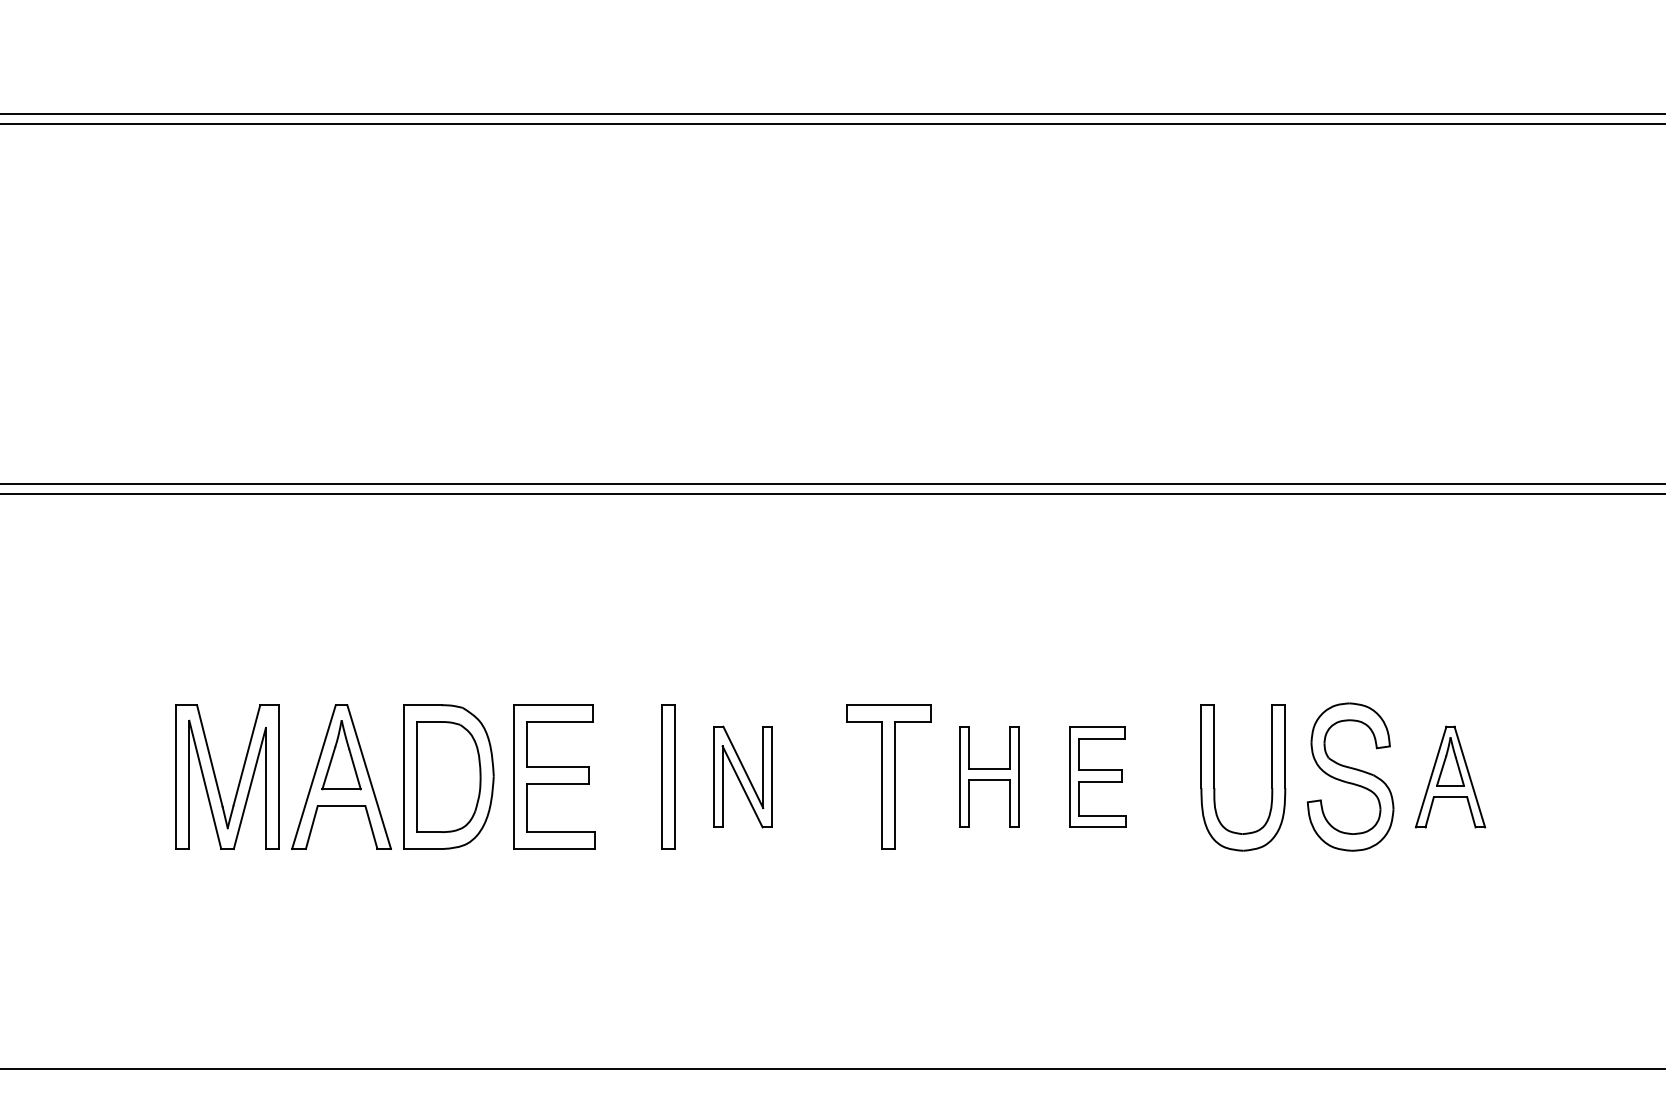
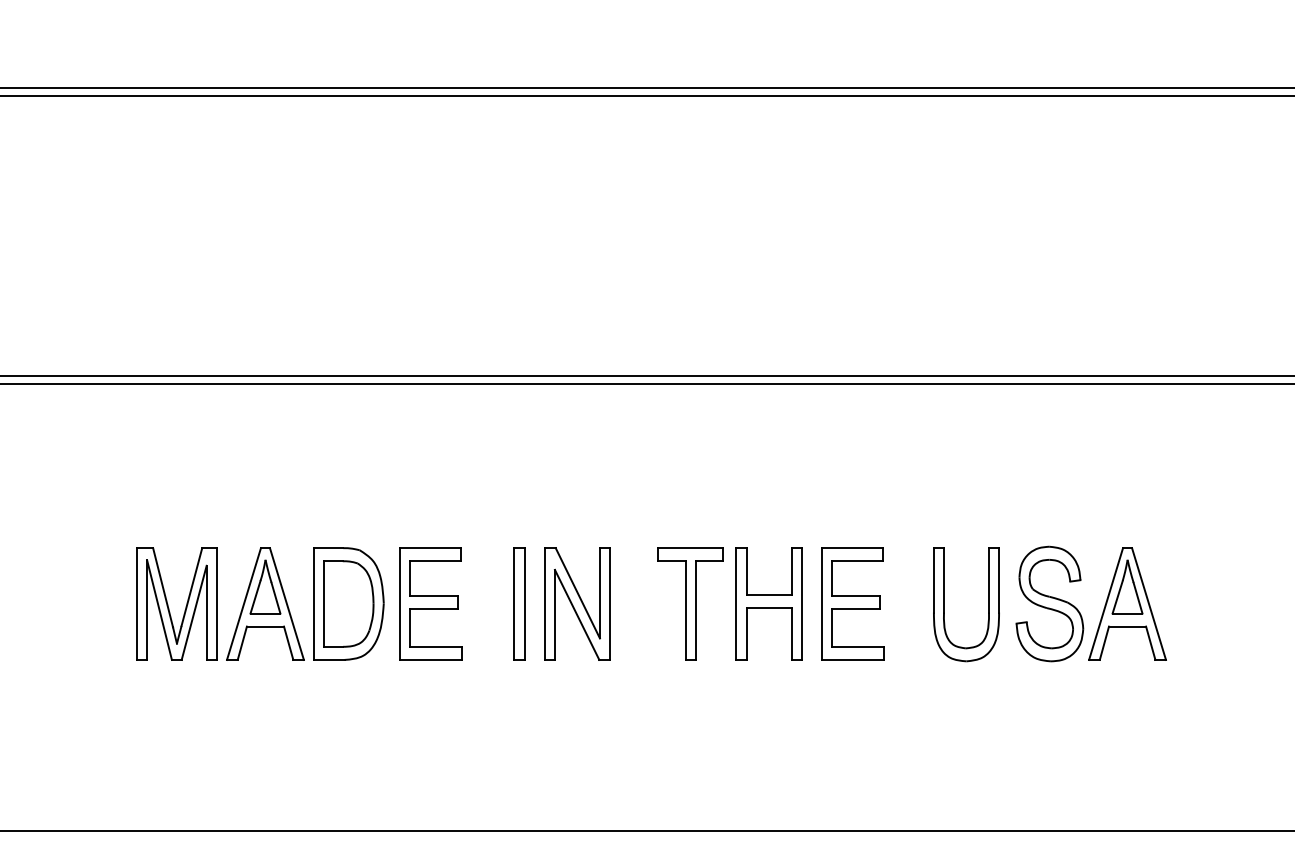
part: (742, 776) -> (577, 603), size x1.43
part: (988, 776) -> (768, 603), size x1.43
part: (1097, 776) -> (853, 603), size x1.43
part: (1450, 776) -> (1127, 603), size x1.43

